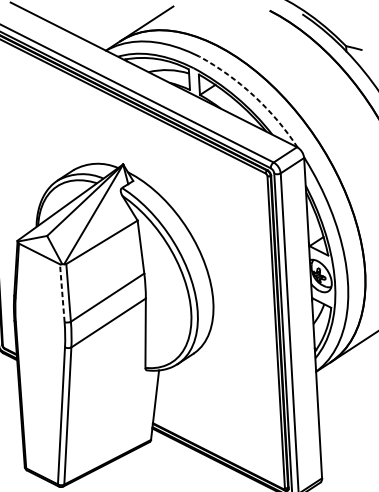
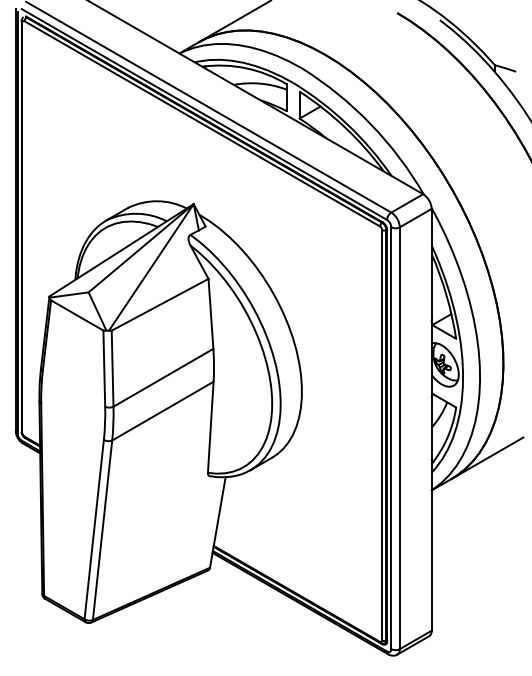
arc: (254, 95) -> (370, 123), dashed -> solid
line: (62, 293) -> (104, 368), dashed -> solid

